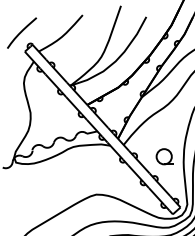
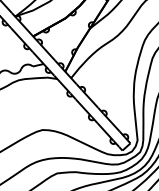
part: (164, 156) -> (113, 90), removed

